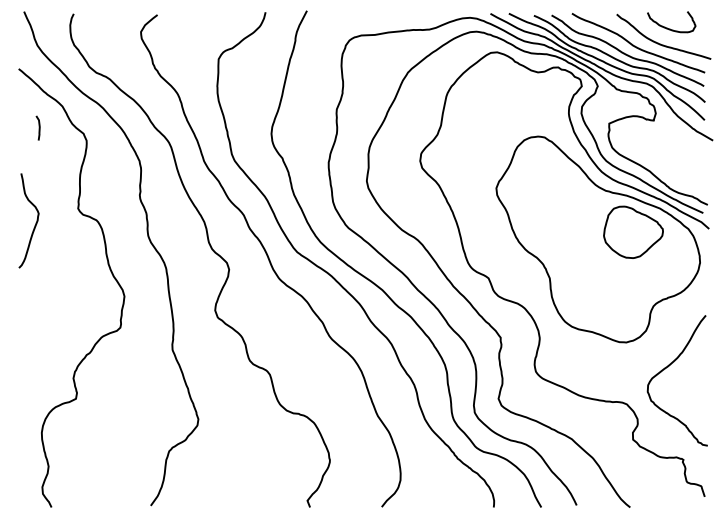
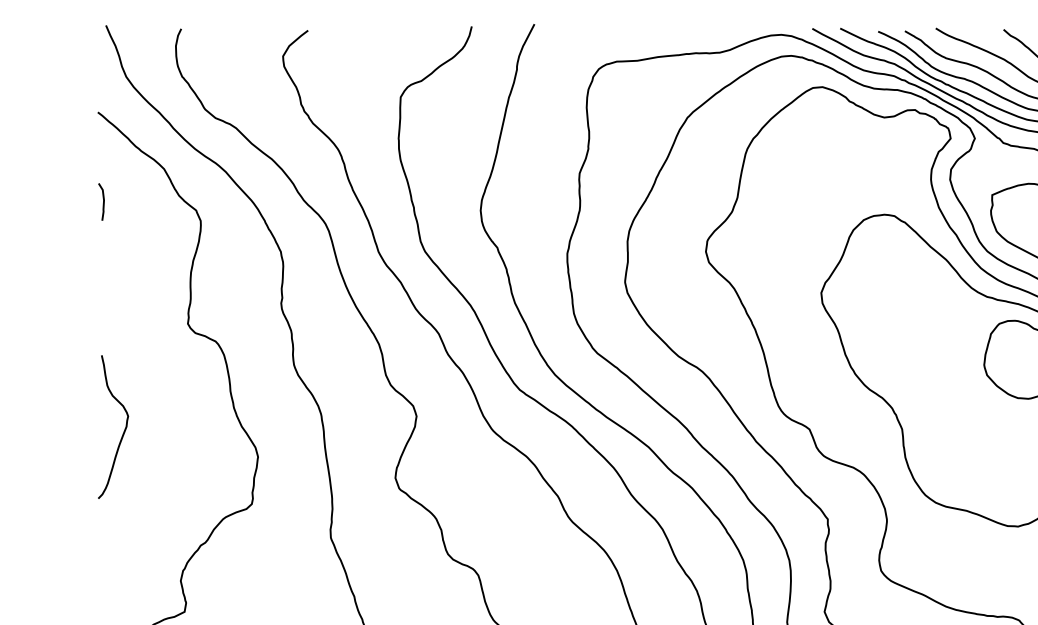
curve: (38, 127) -> (102, 200), moved
curve: (35, 222) -> (123, 429), moved

